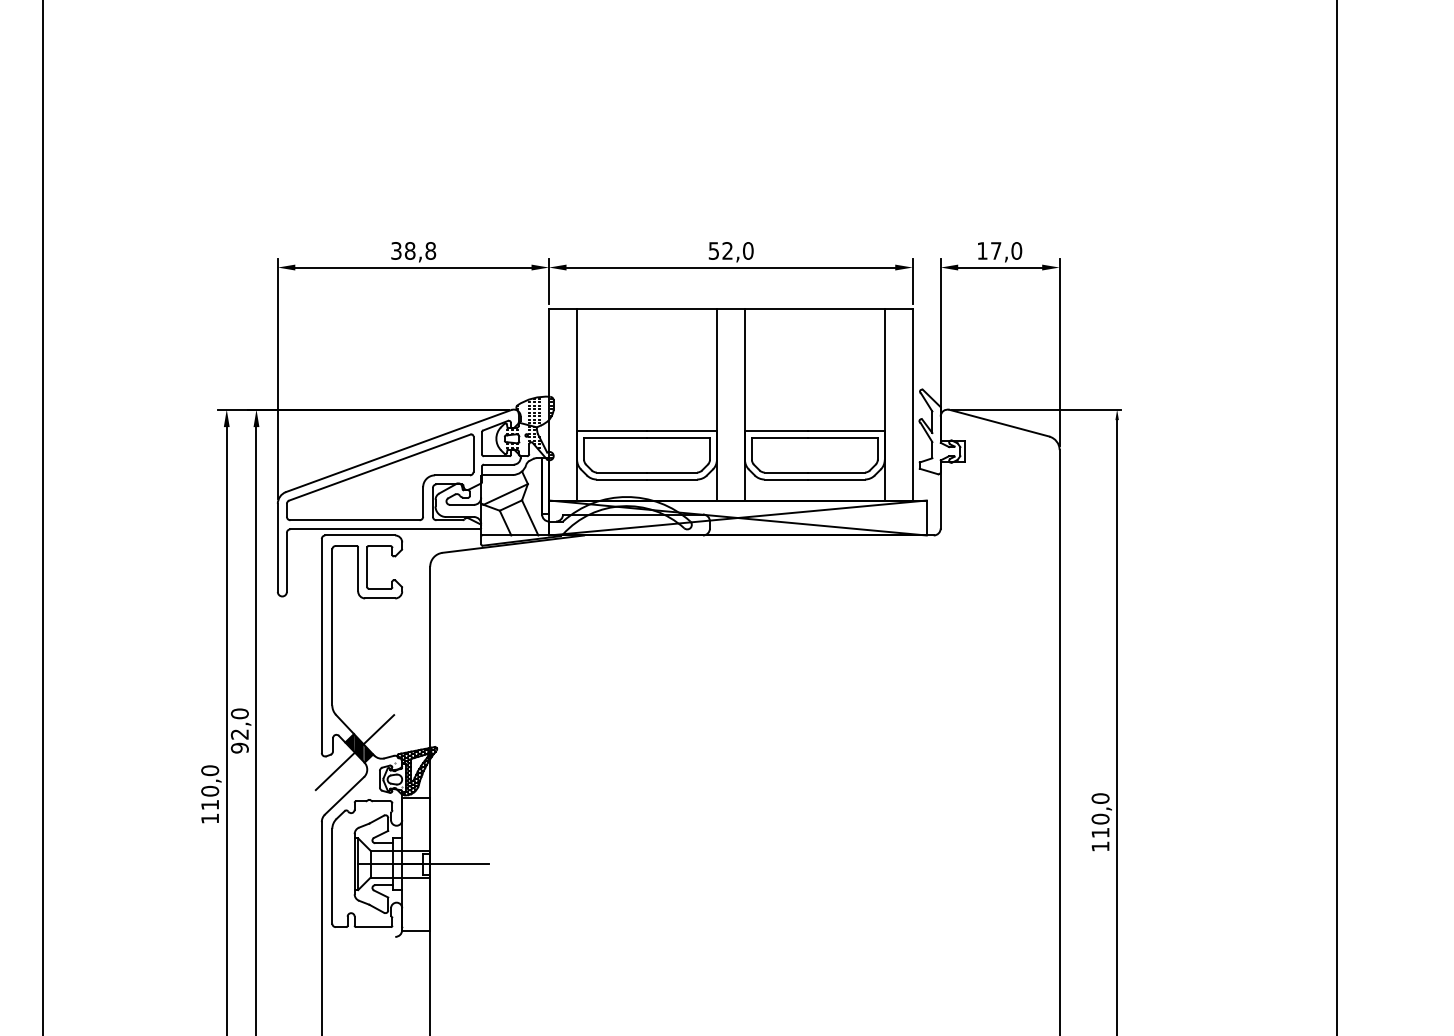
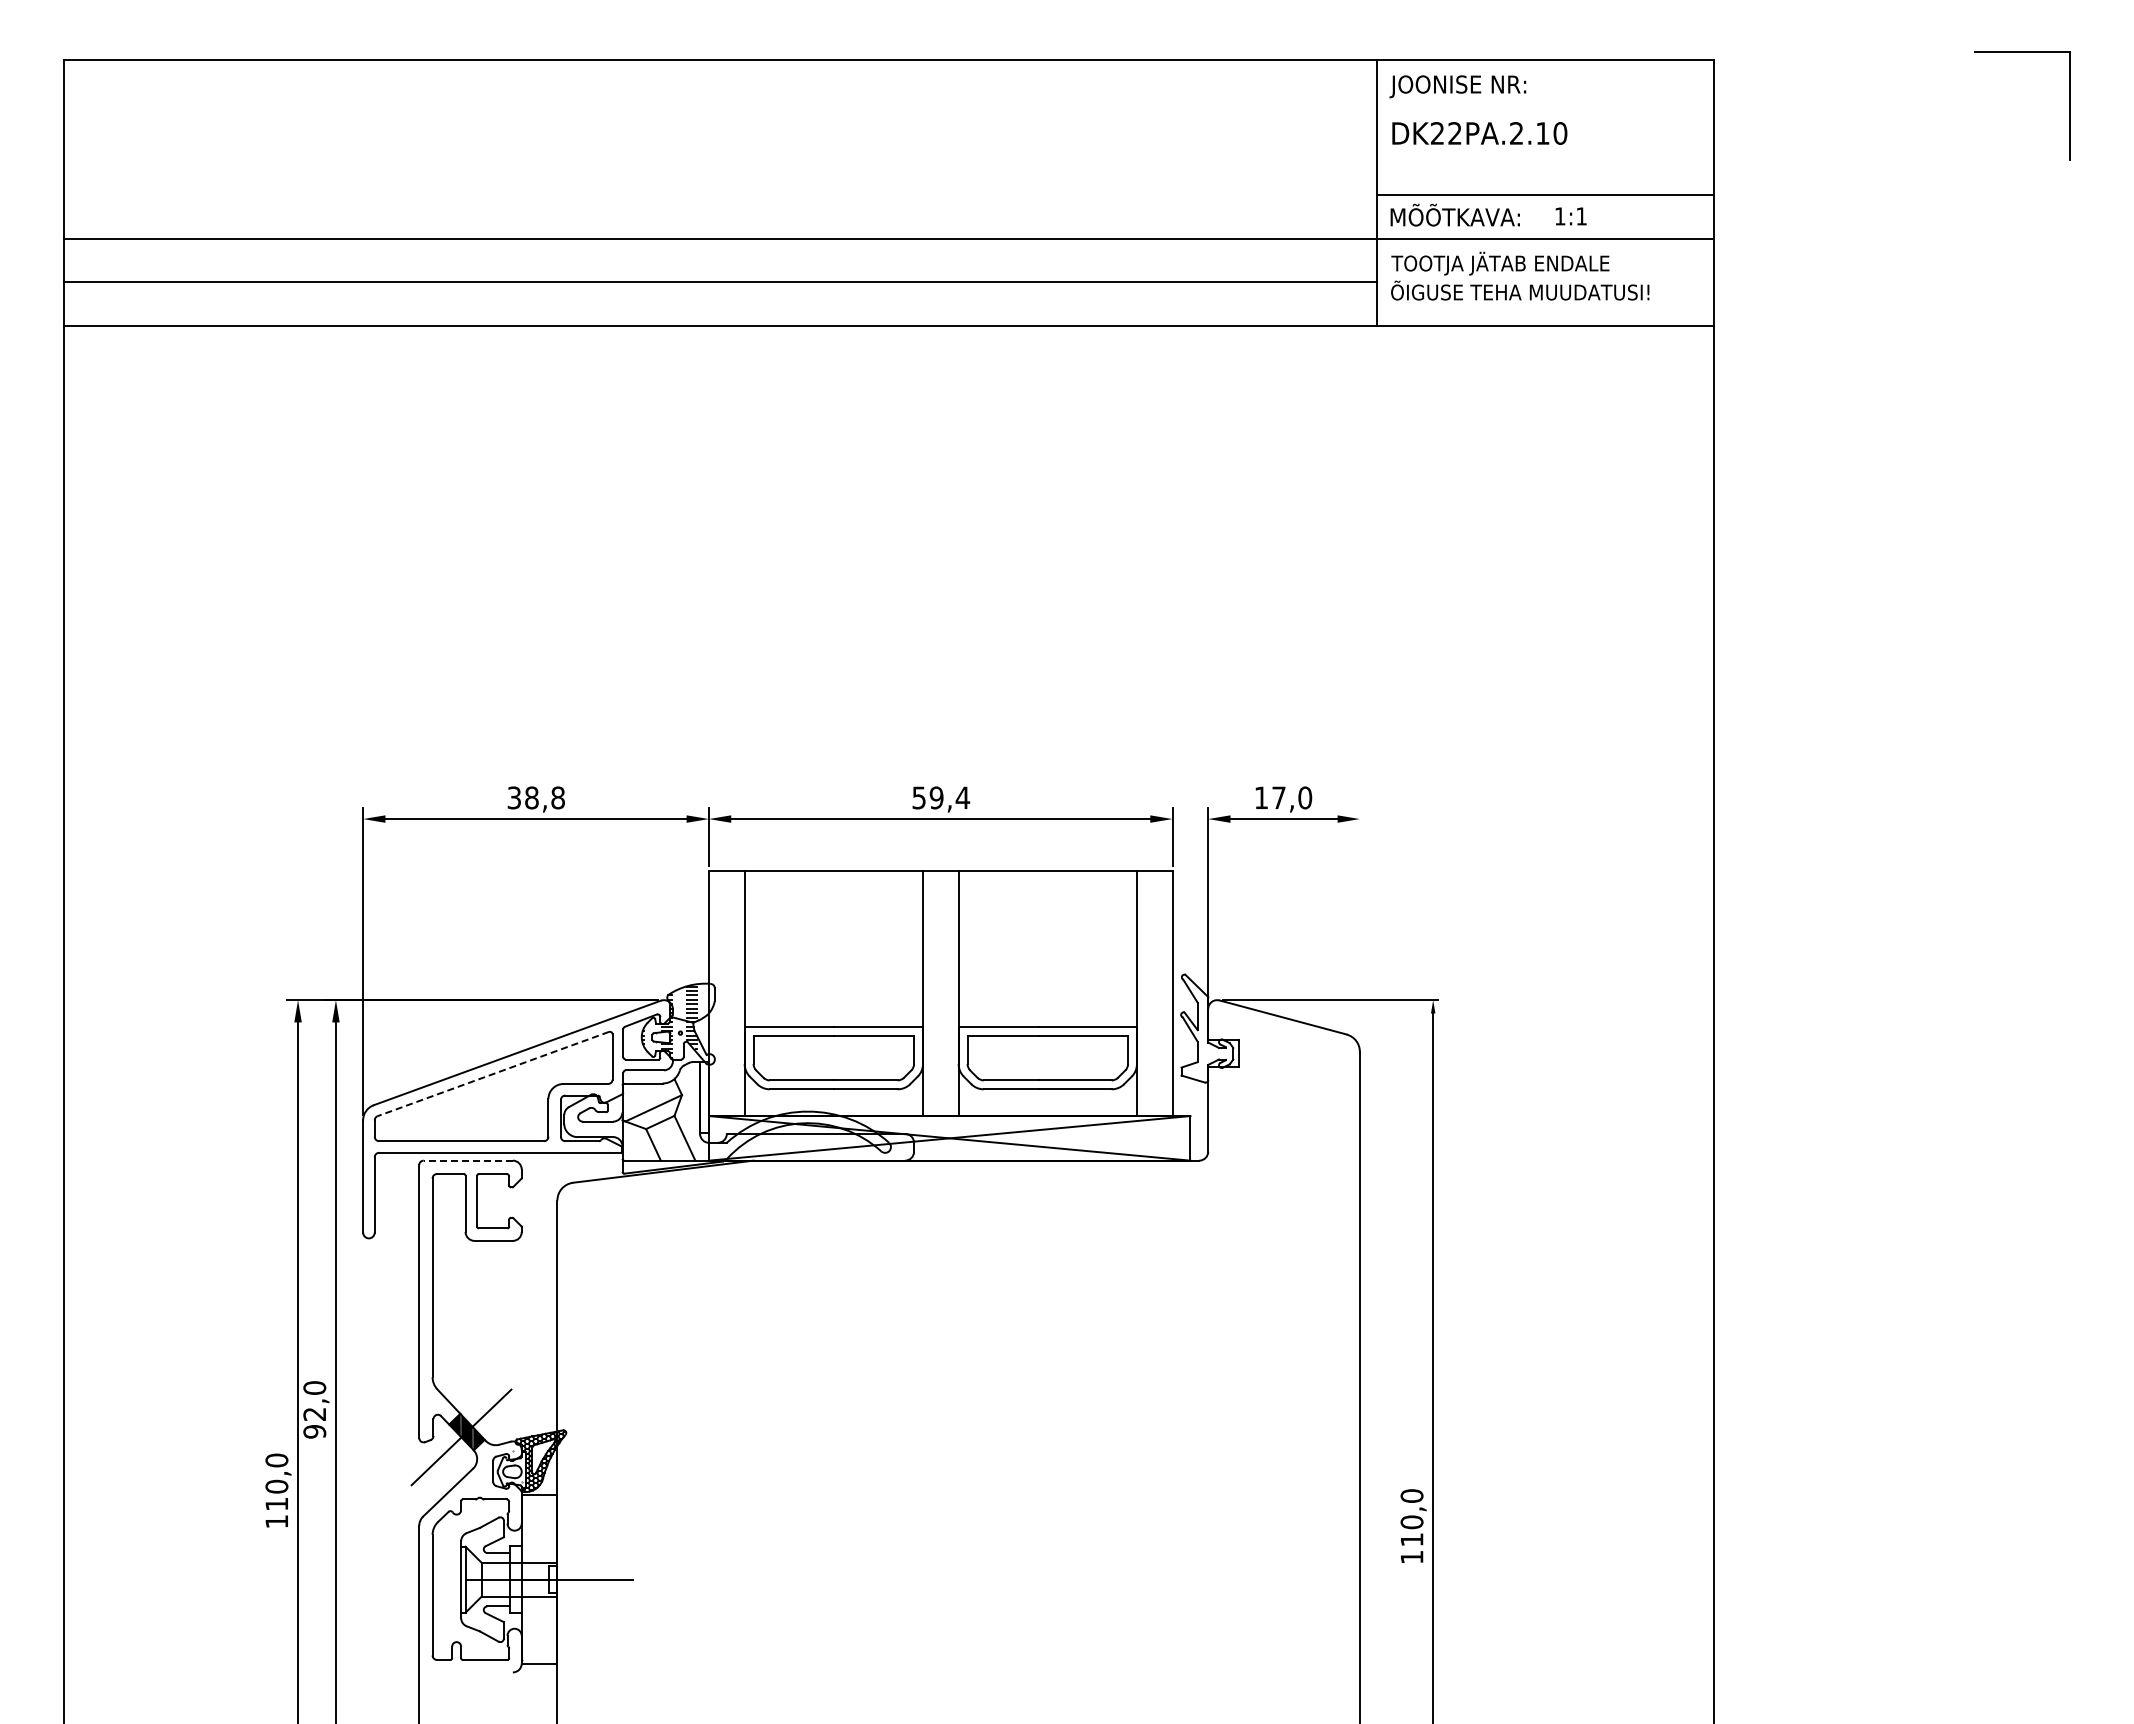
text: (737, 250) -> (949, 797), 52,0 -> 59,4
line: (1059, 351) -> (1359, 926), removed
line: (379, 467) -> (492, 1074), solid -> dashed
line: (360, 535) -> (468, 1160), solid -> dashed

